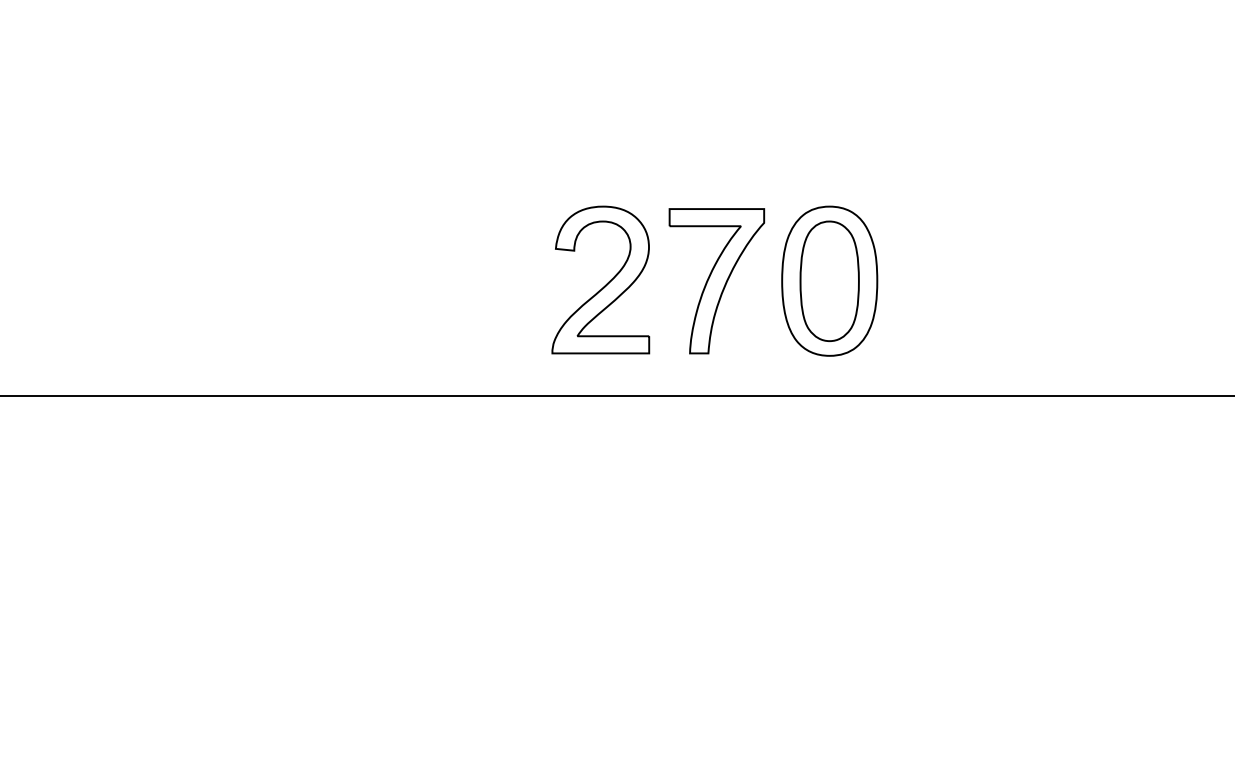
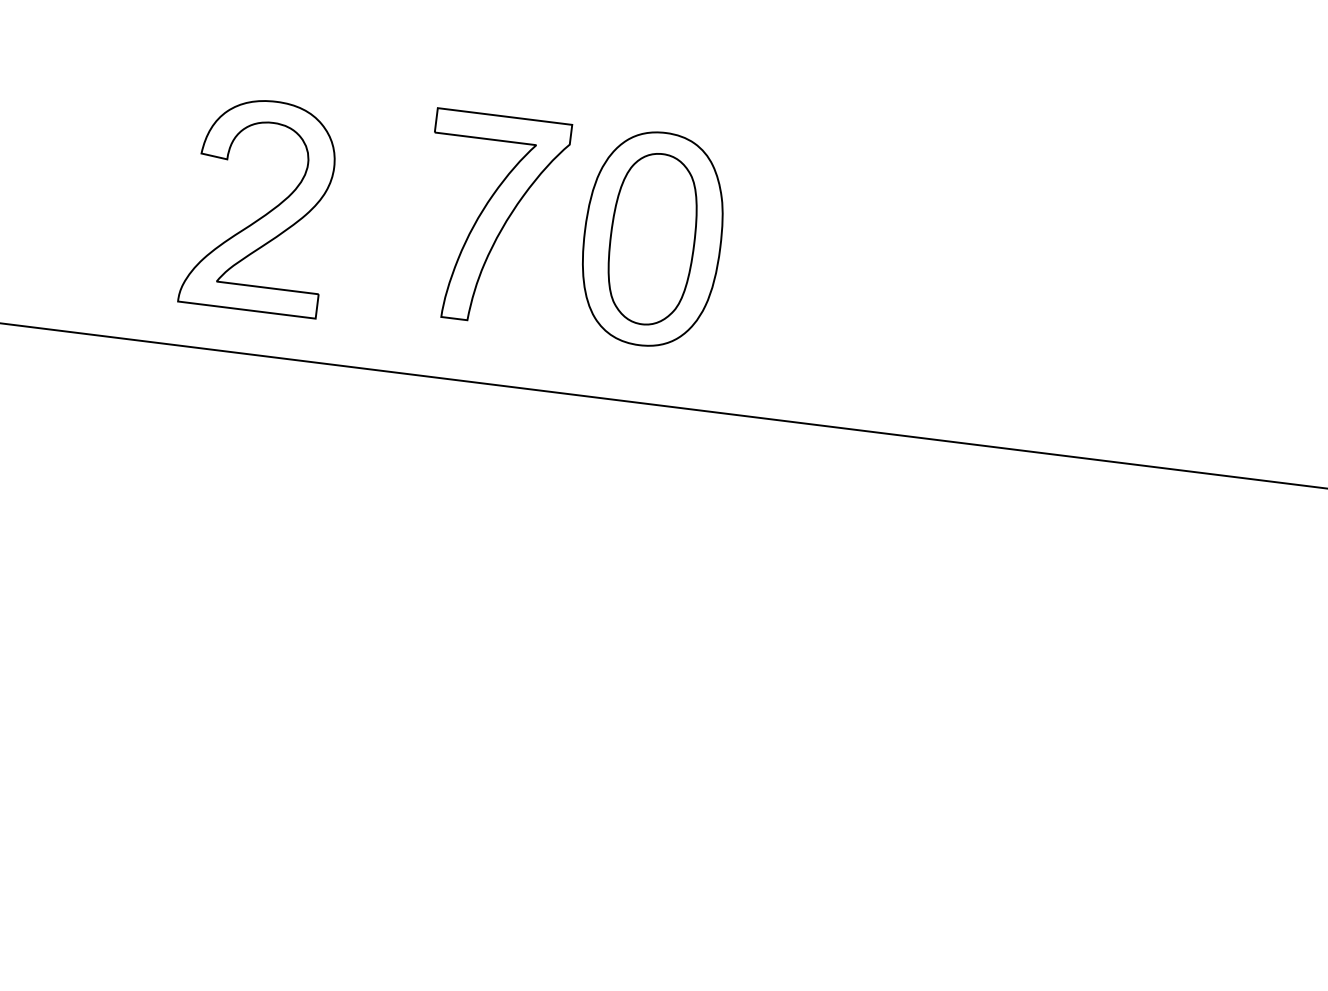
part: (605, 284) -> (265, 212), moved

